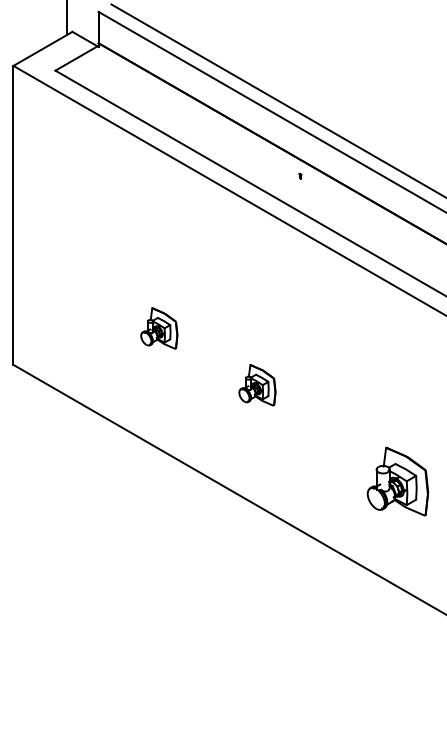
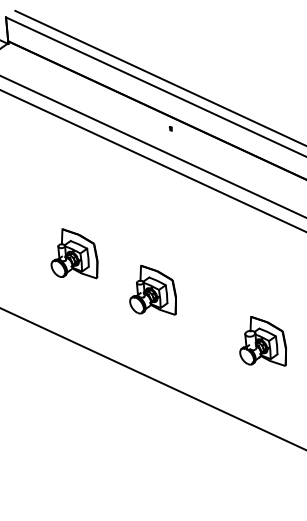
part: (159, 328) -> (73, 254), size x1.67
part: (257, 385) -> (152, 290), size x1.67
part: (397, 481) -> (262, 341), moved

